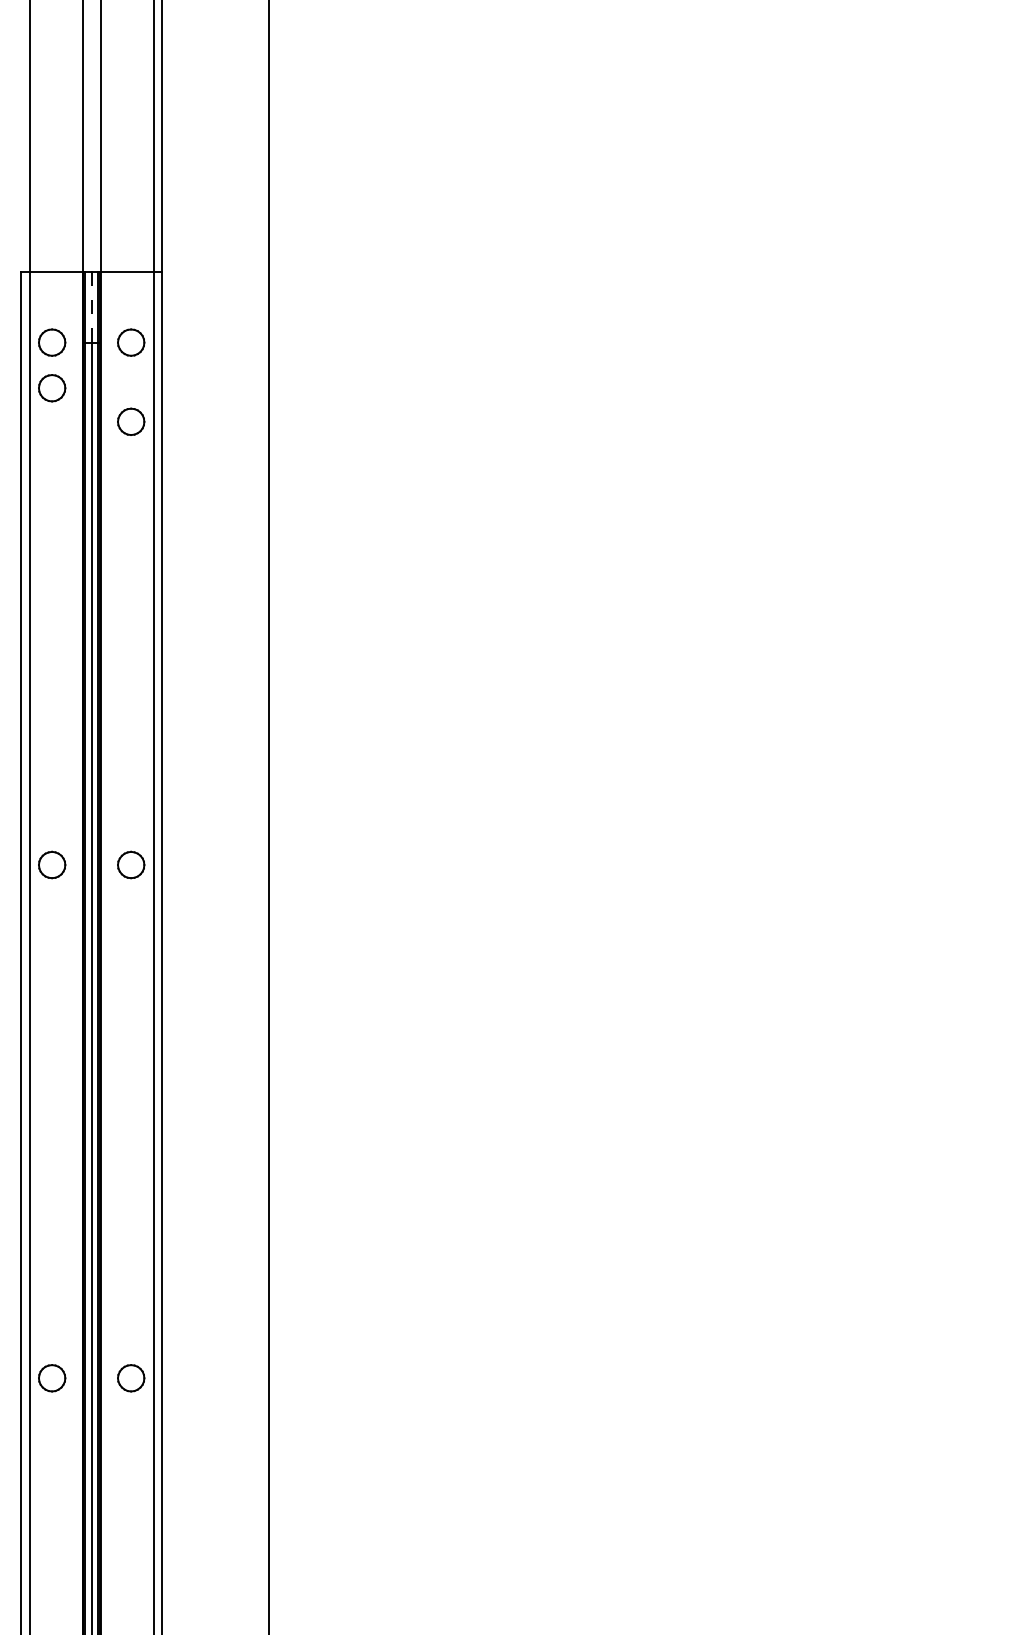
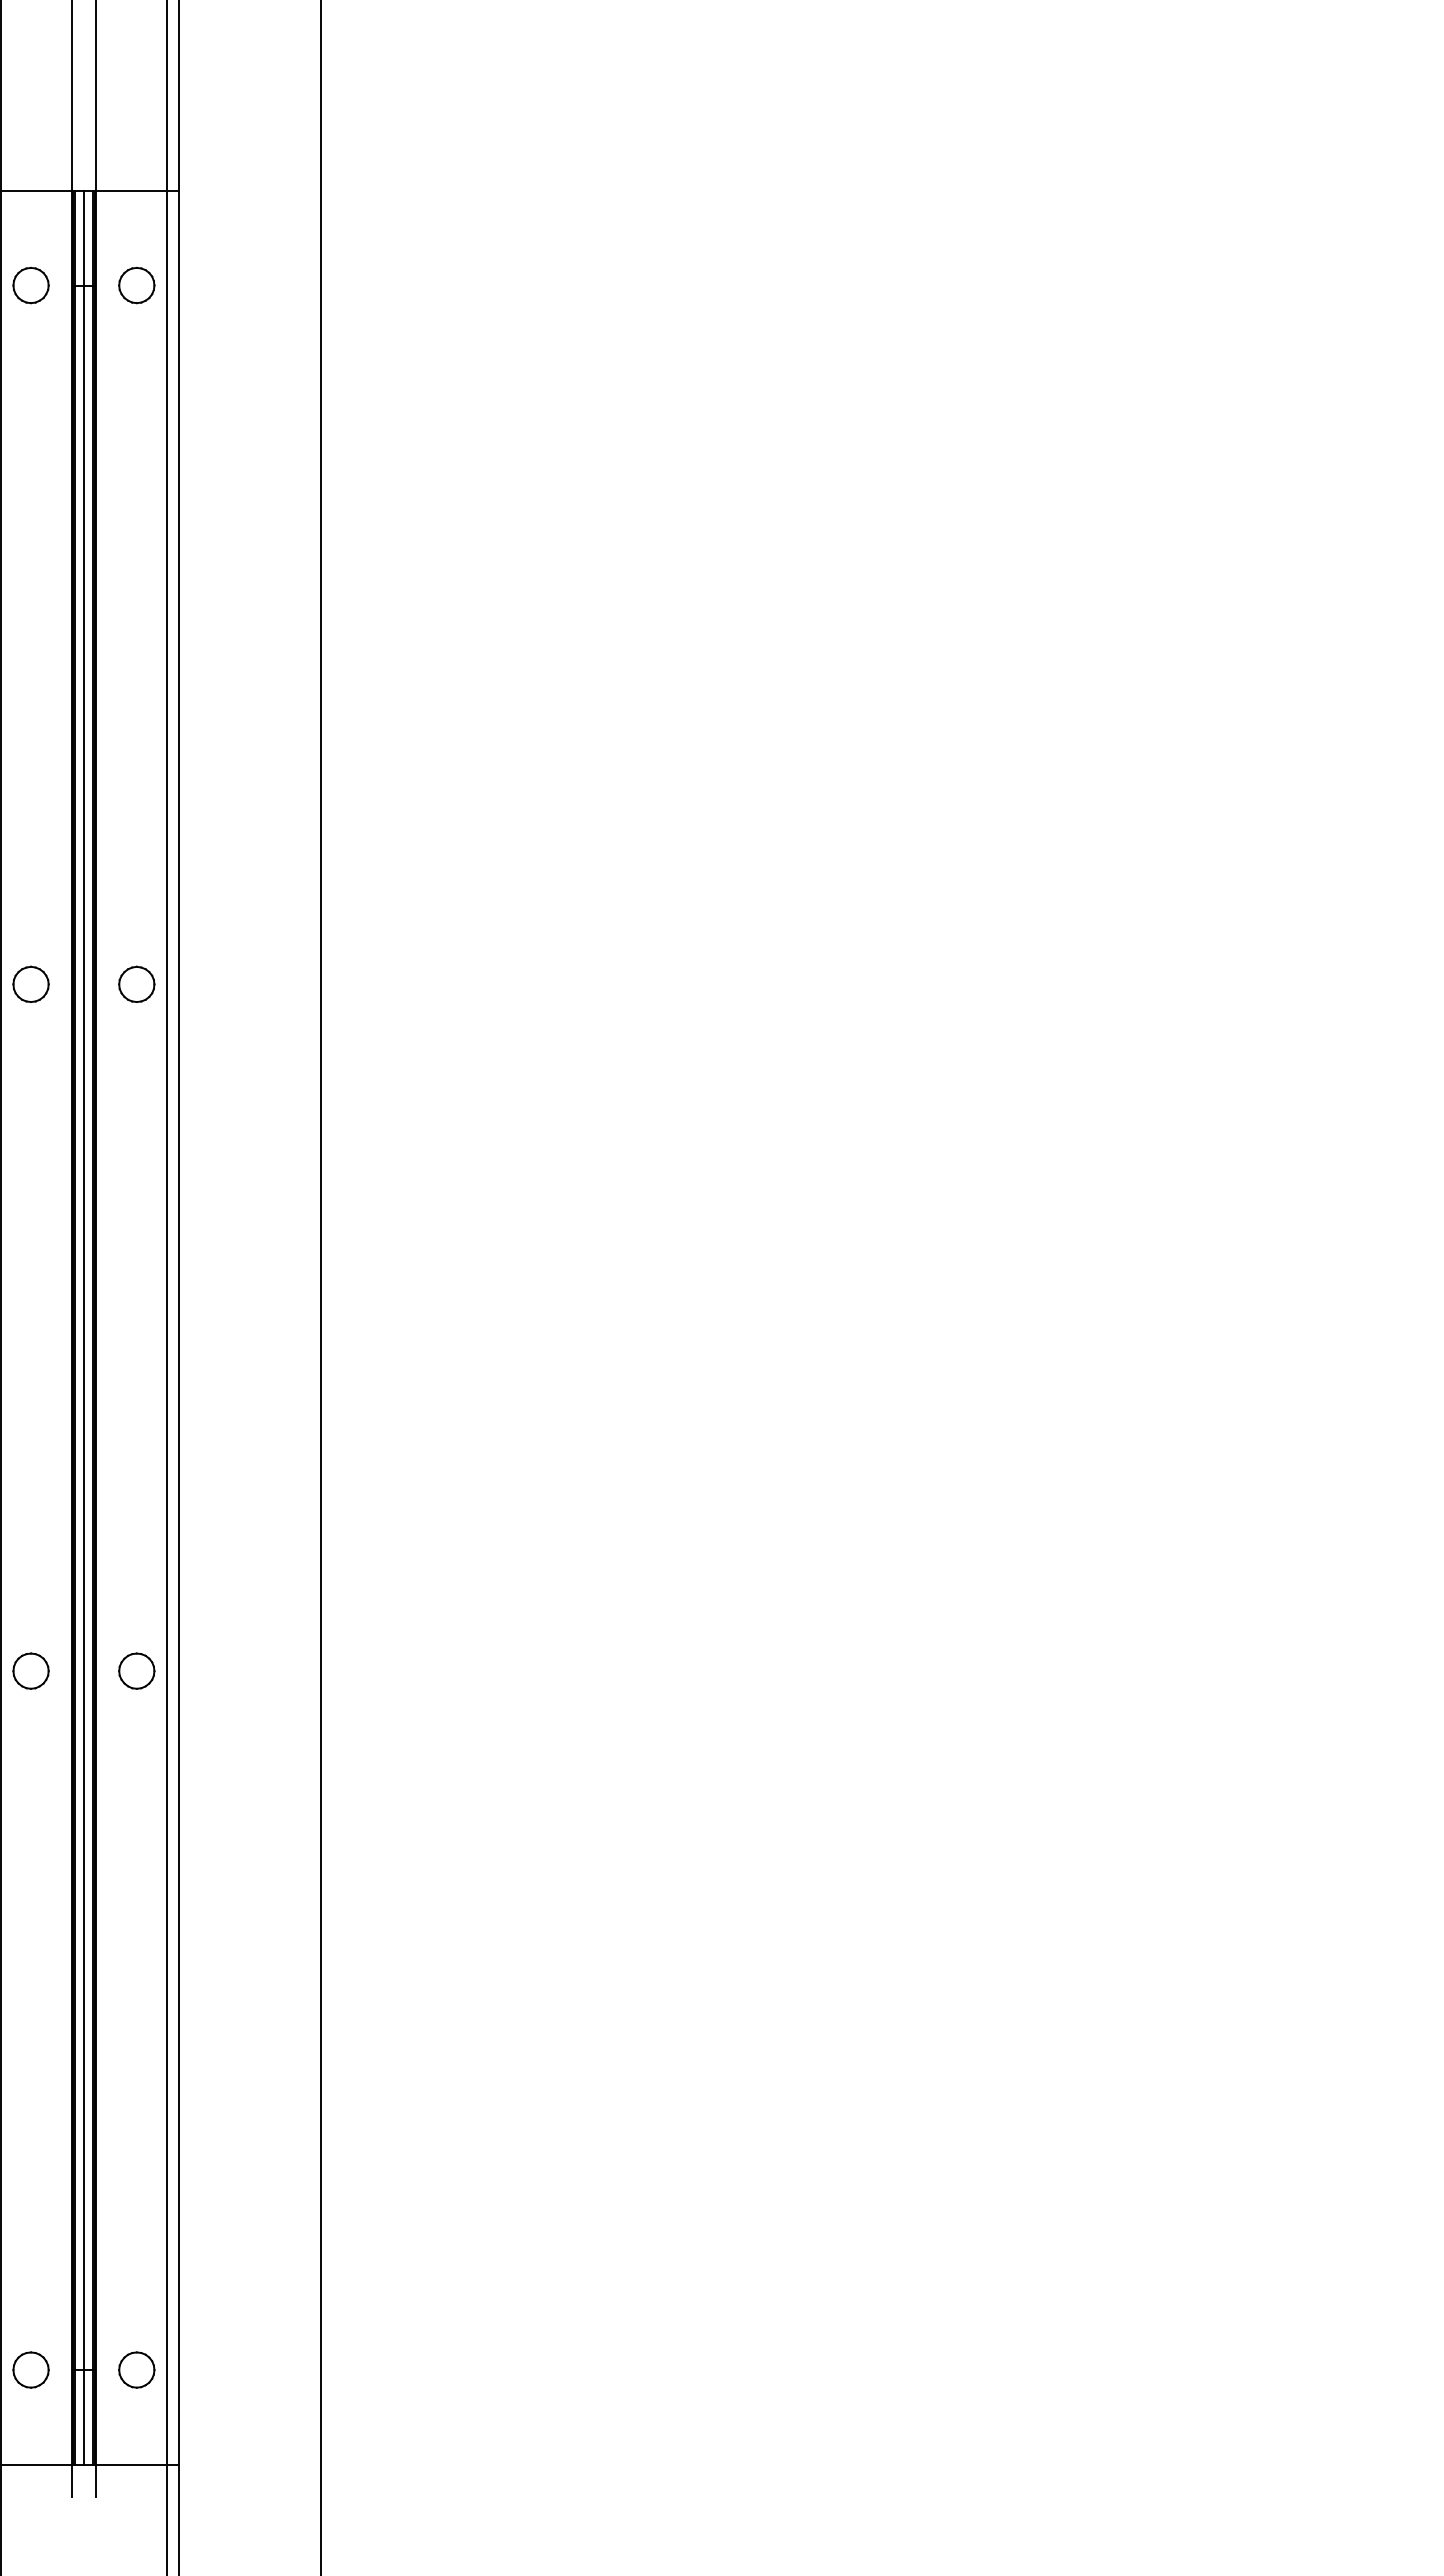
line: (91, 306) -> (83, 237), dashed -> solid
part: (51, 388) -> (30, 346), removed
part: (130, 421) -> (136, 391), removed

